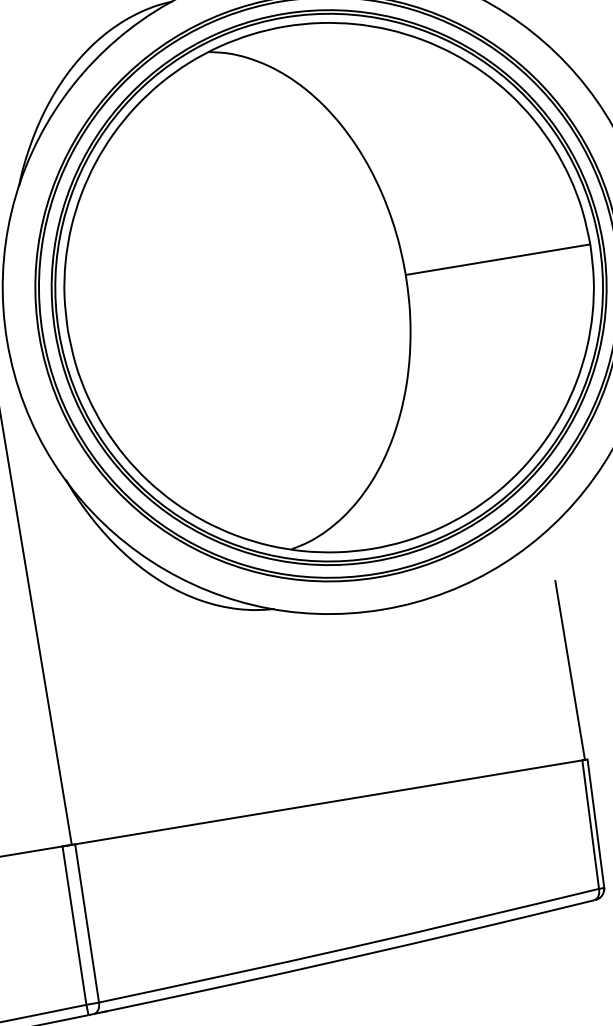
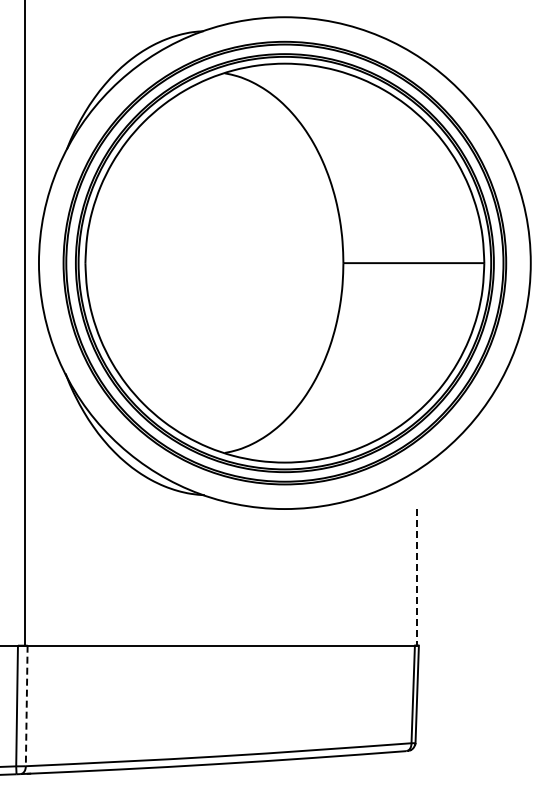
line: (569, 670) -> (416, 577), solid -> dashed
line: (86, 924) -> (26, 706), solid -> dashed

